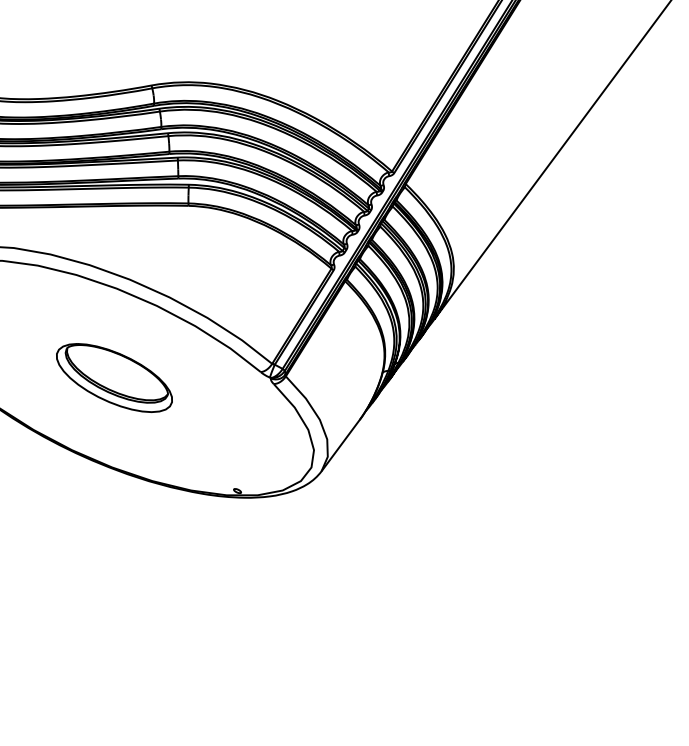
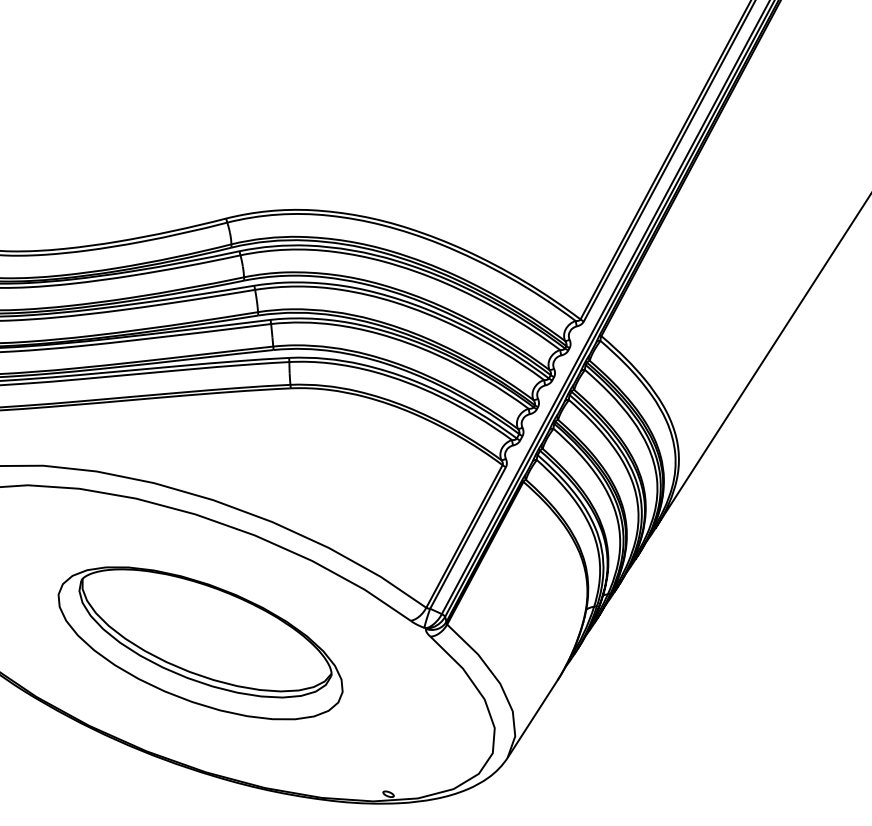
part: (114, 377) -> (200, 642), size x1.67

